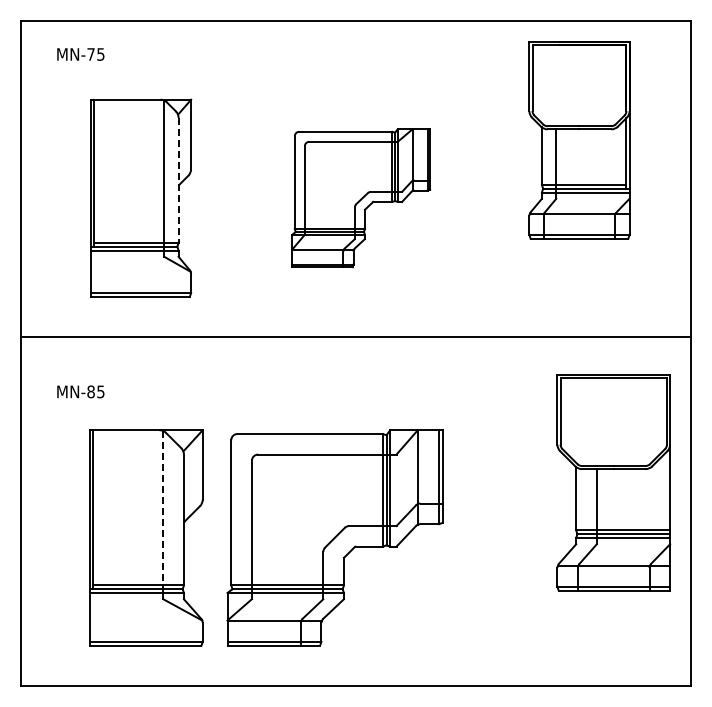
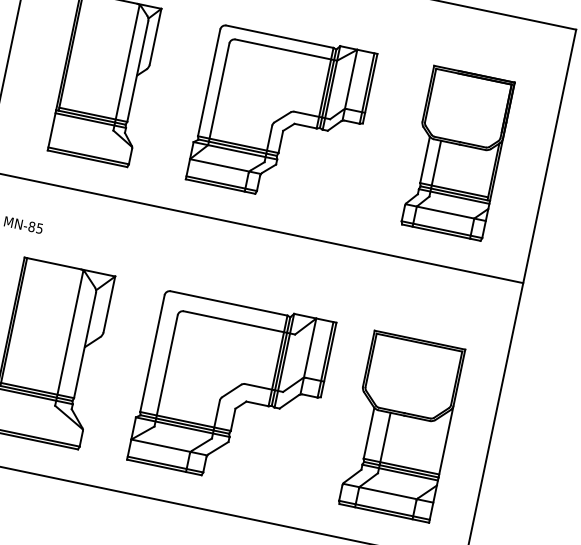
part: (579, 140) -> (457, 153), moved
line: (178, 180) -> (137, 71), dashed -> solid
part: (360, 197) -> (281, 115), size x1.43
part: (613, 482) -> (401, 426), moved
line: (163, 510) -> (70, 334), dashed -> solid
part: (334, 537) -> (231, 390), moved

